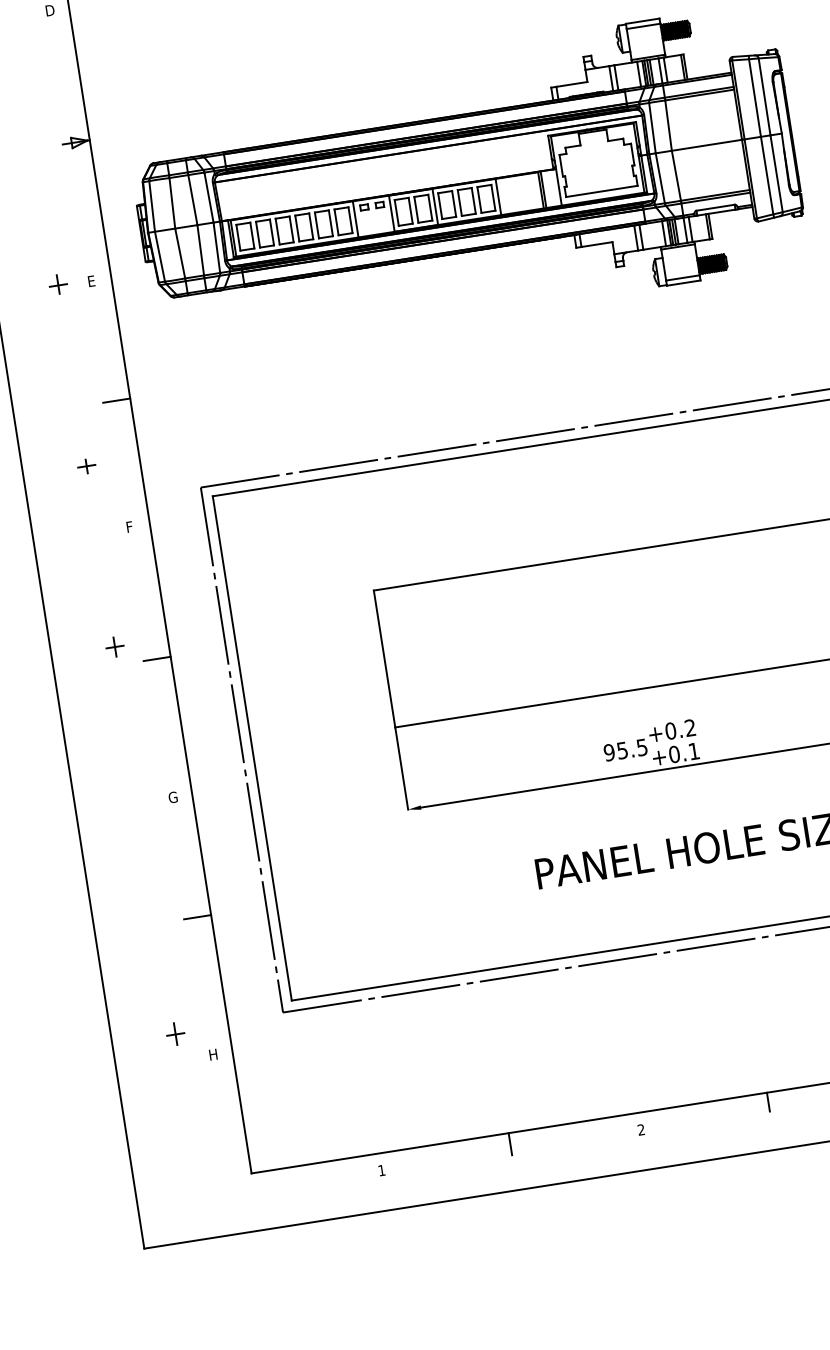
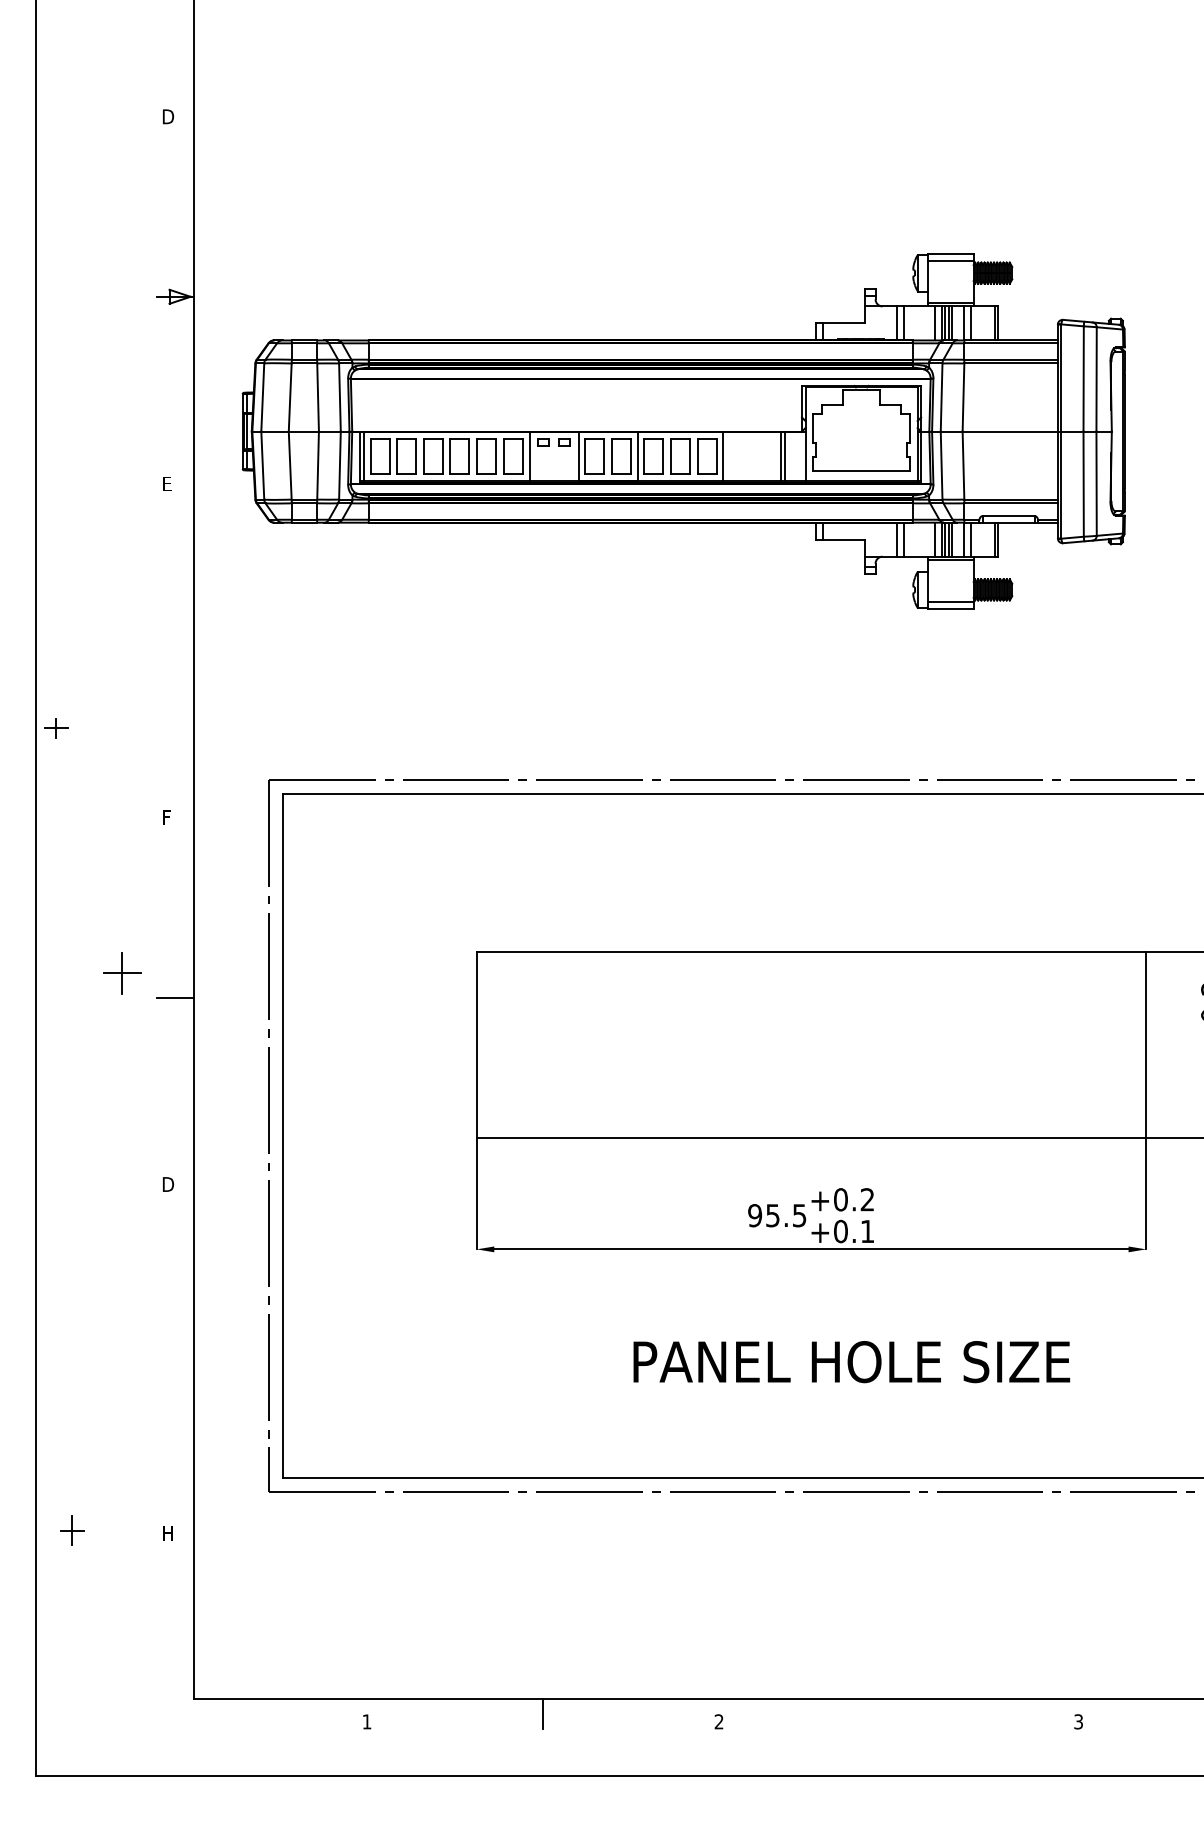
part: (58, 284) -> (122, 481), removed
line: (116, 400) -> (175, 647), removed
part: (86, 466) -> (56, 728), moved
part: (115, 646) -> (122, 972), size x1.6
text: (173, 797) -> (168, 1184), G -> D
line: (197, 917) -> (175, 1348), removed
part: (175, 1034) -> (72, 1530), moved
line: (768, 1102) -> (893, 1711), removed

